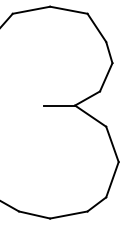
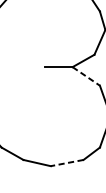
line: (90, 116) -> (86, 76), solid -> dashed
line: (68, 215) -> (66, 163), solid -> dashed

